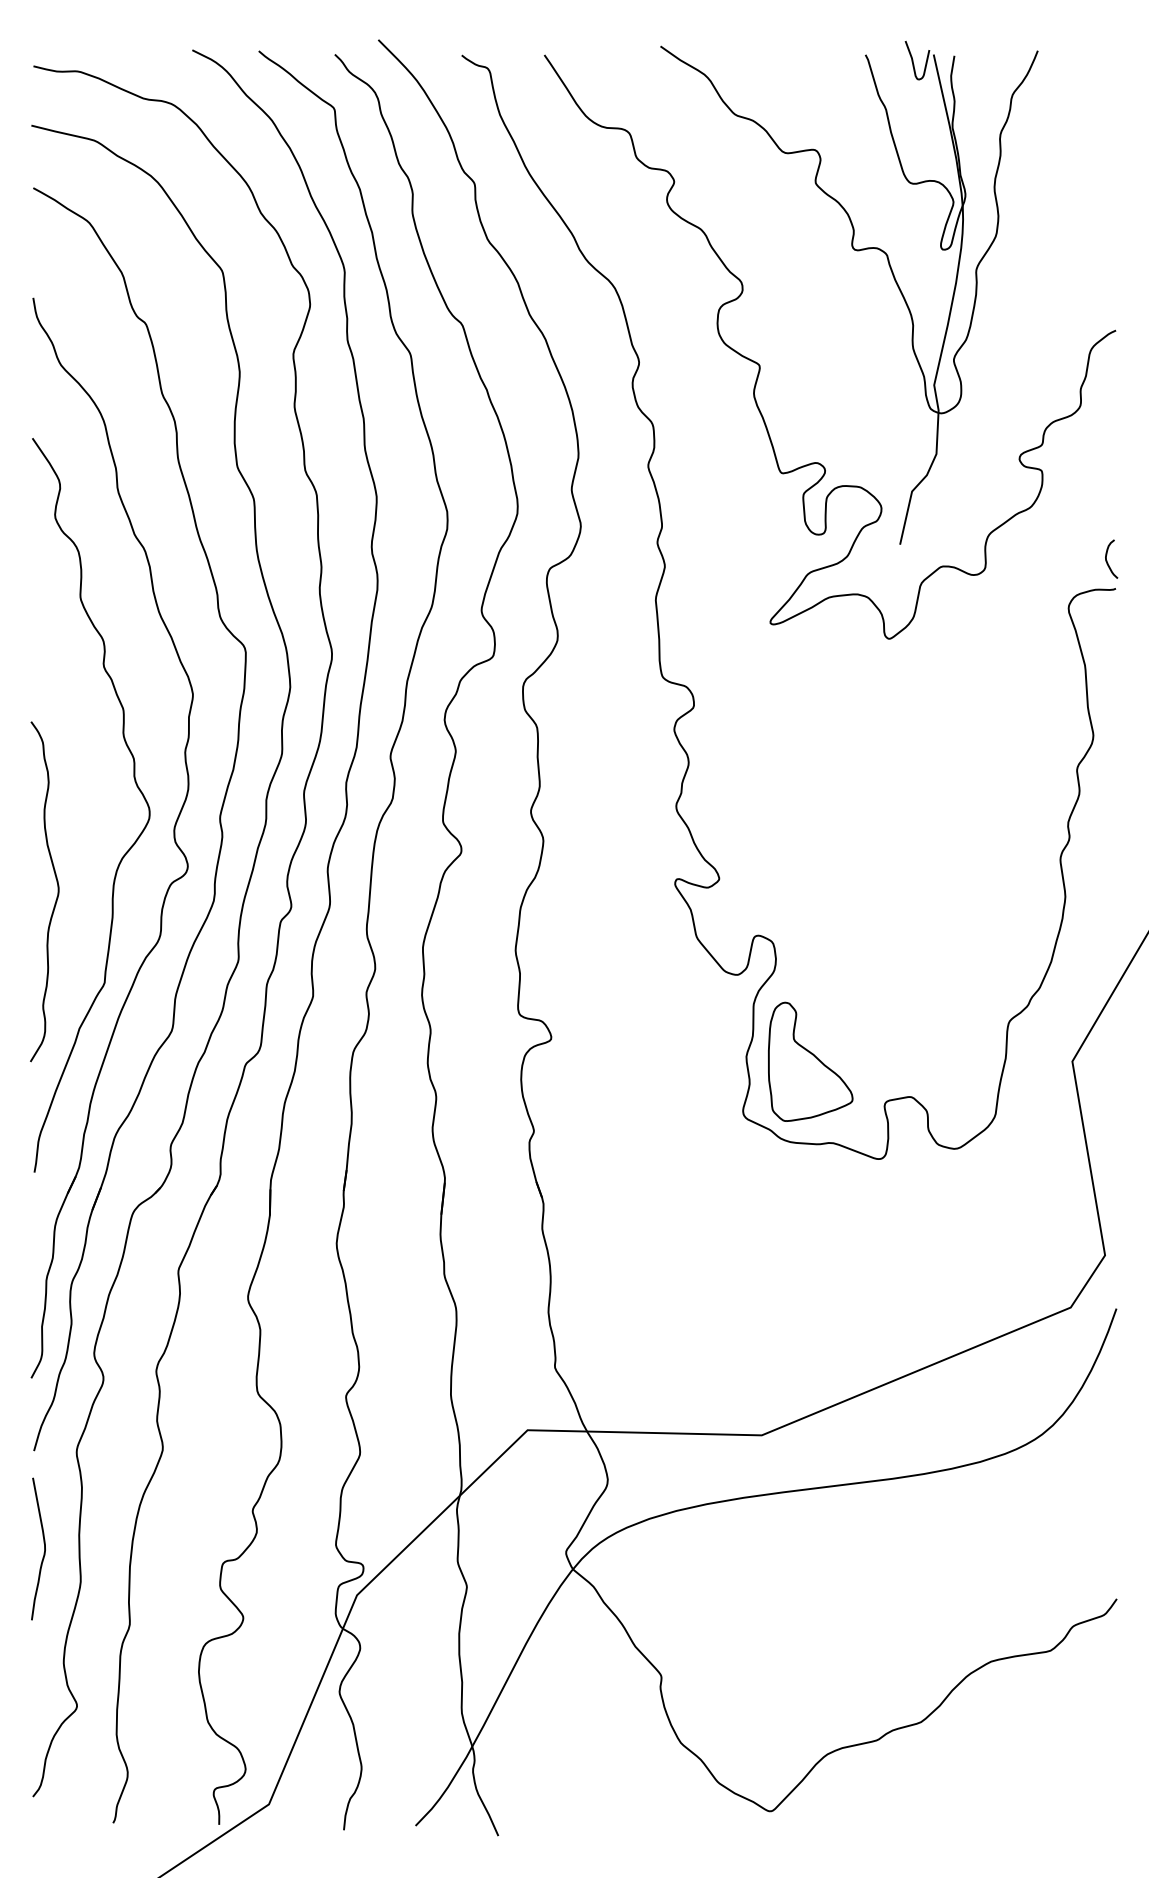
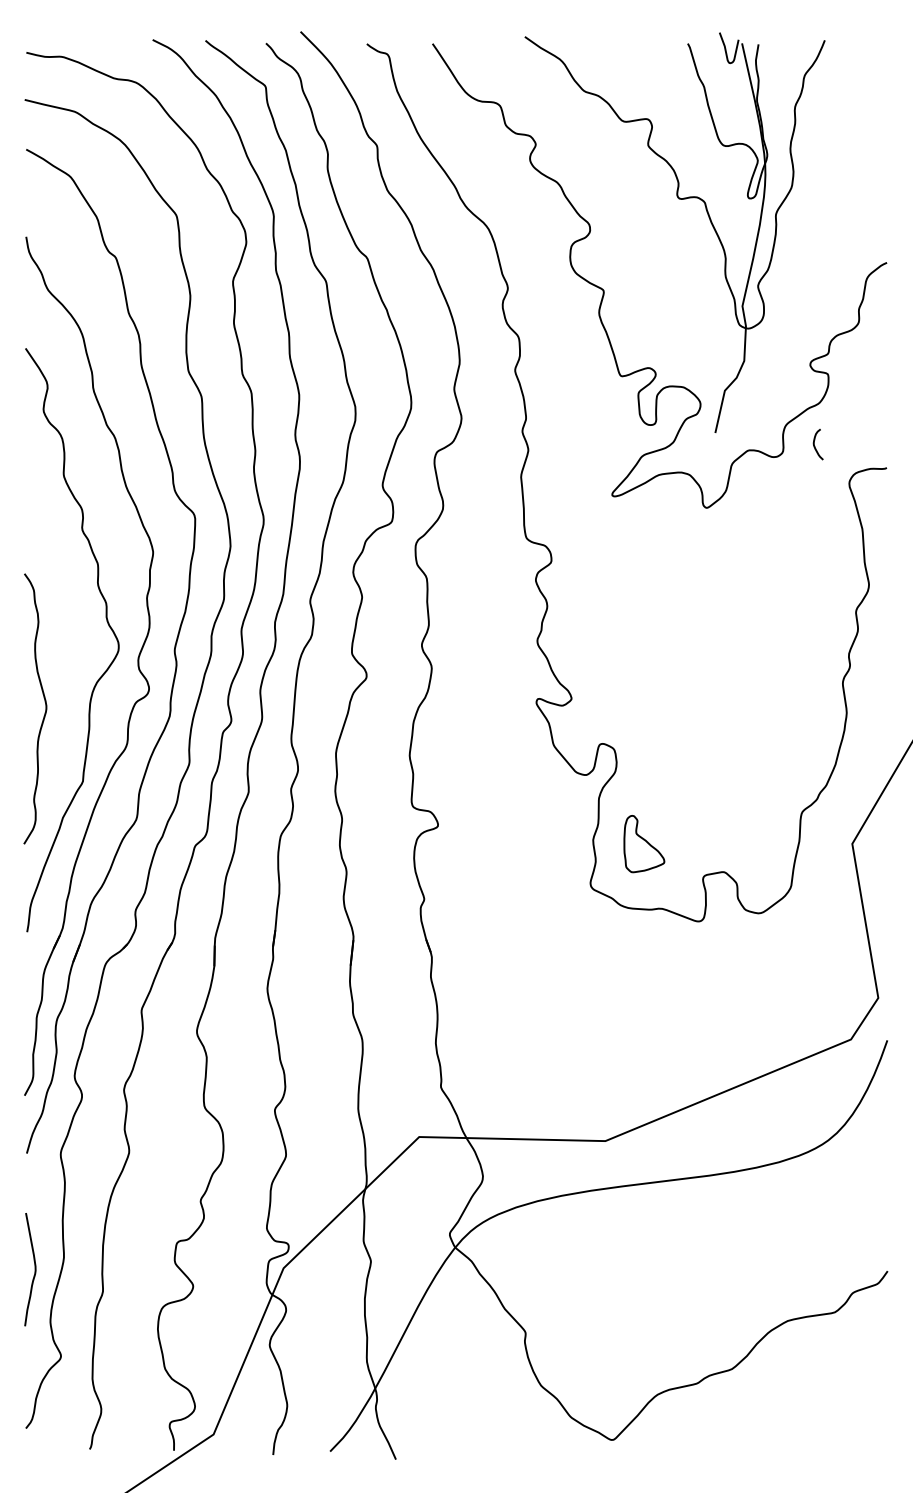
curve: (1107, 560) -> (815, 445), moved
part: (810, 1061) -> (644, 843), size x0.6
curve: (44, 1548) -> (35, 1269), moved

